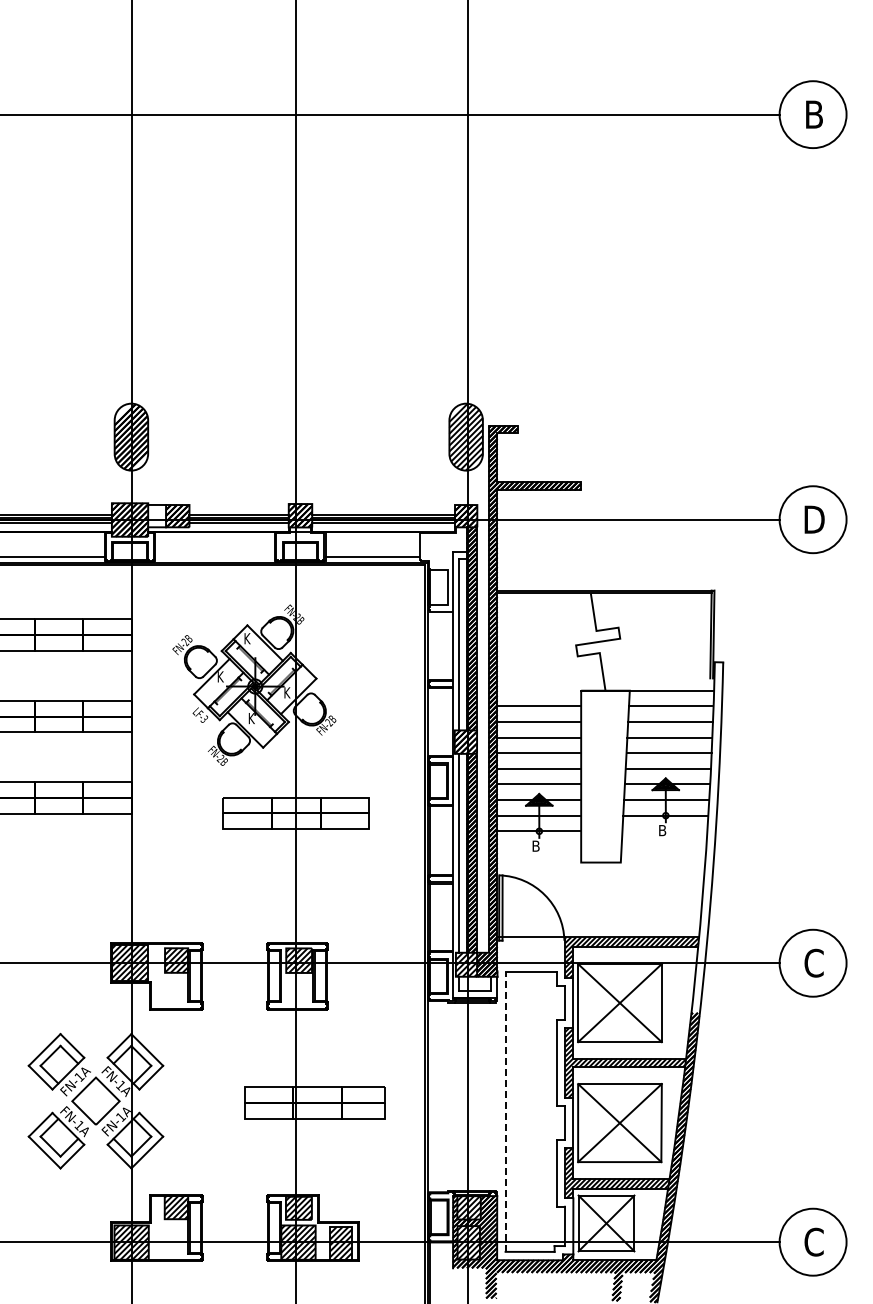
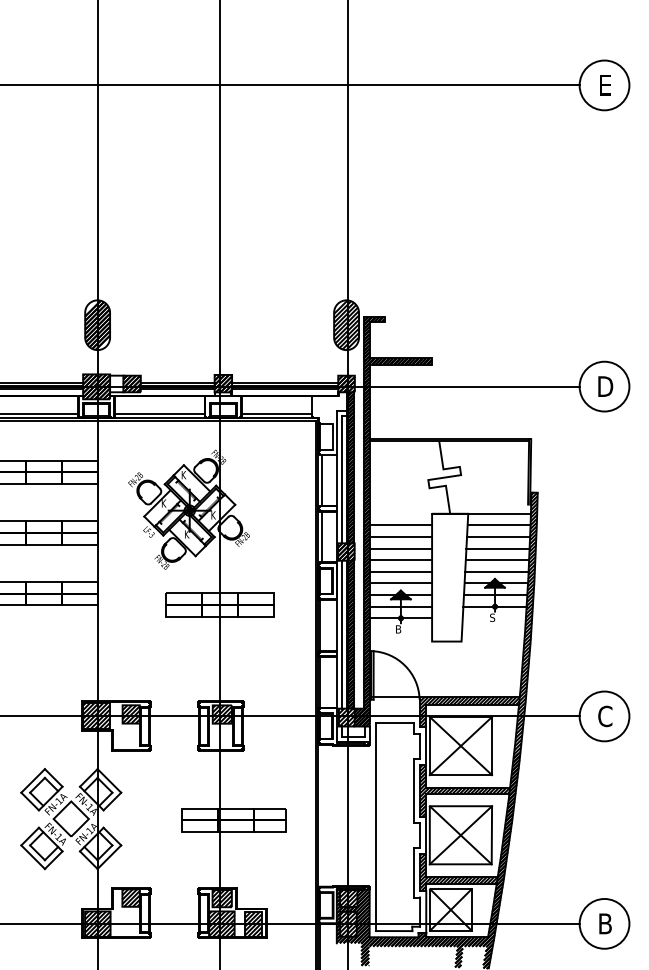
text: (814, 114) -> (605, 85), B -> E
line: (215, 556) -> (160, 413), added
line: (433, 645) -> (322, 480), added
line: (433, 721) -> (322, 536), added
text: (662, 830) -> (492, 617), B -> S
hatch: (707, 837) -> (526, 622), added
line: (505, 1111) -> (375, 826), dashed -> solid
text: (813, 1241) -> (604, 923), C -> B

